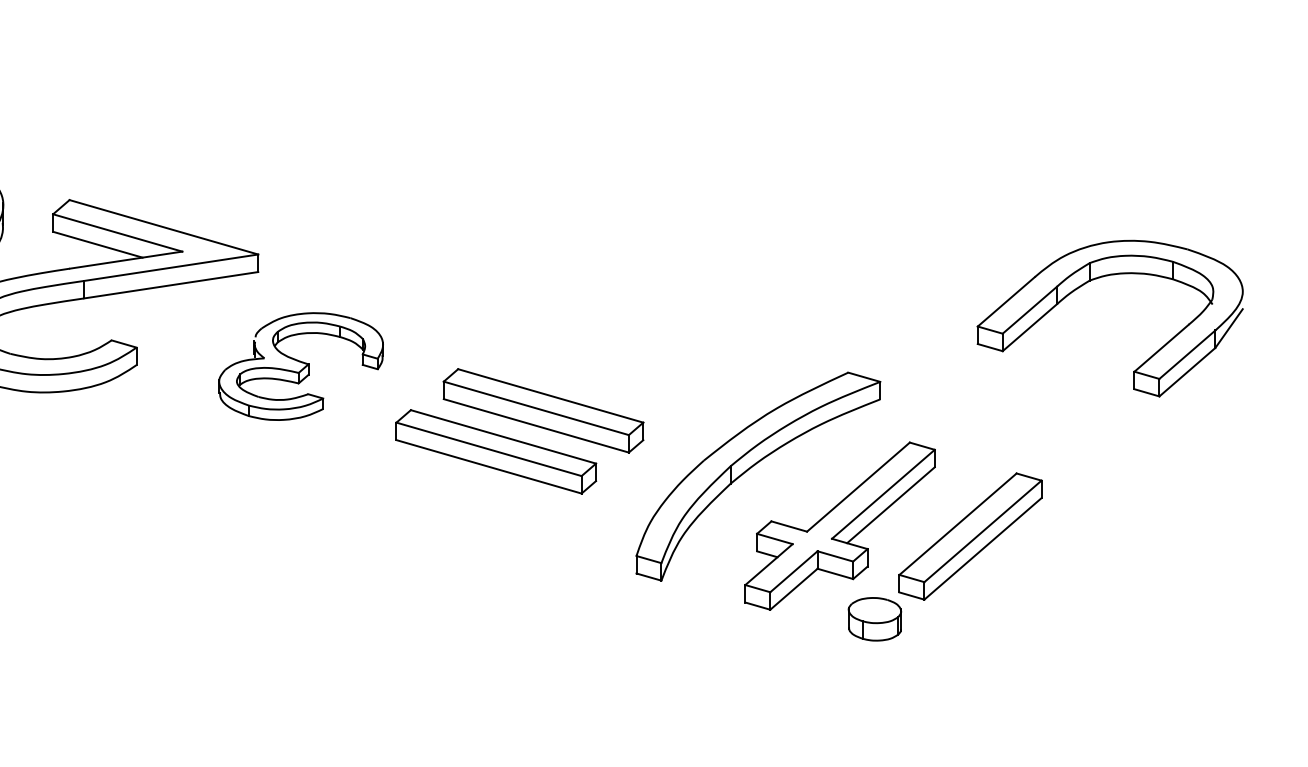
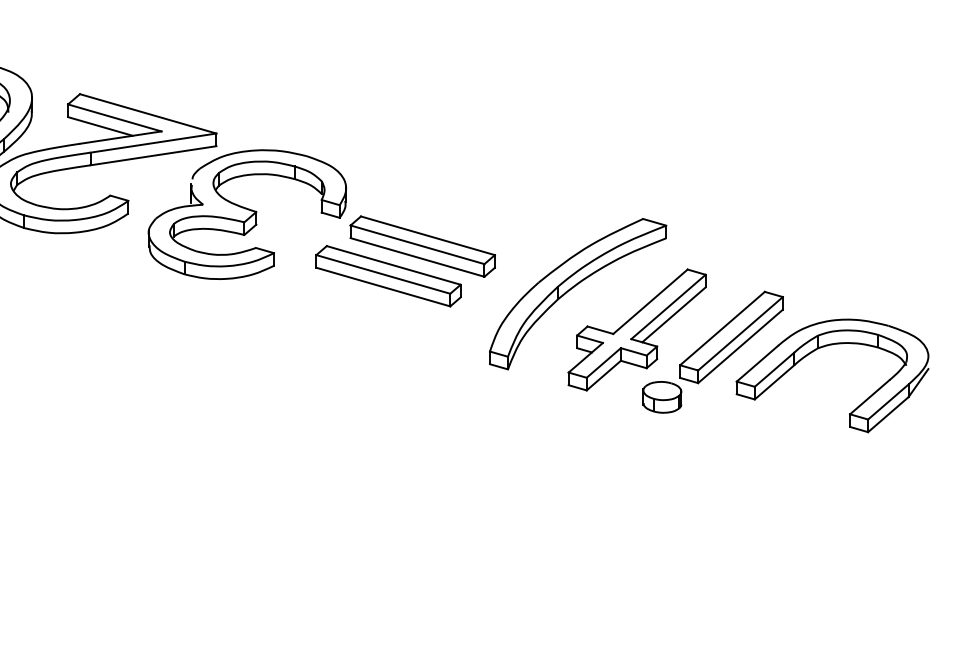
part: (1099, 279) -> (824, 347), moved
part: (301, 366) -> (247, 214), size x1.67

